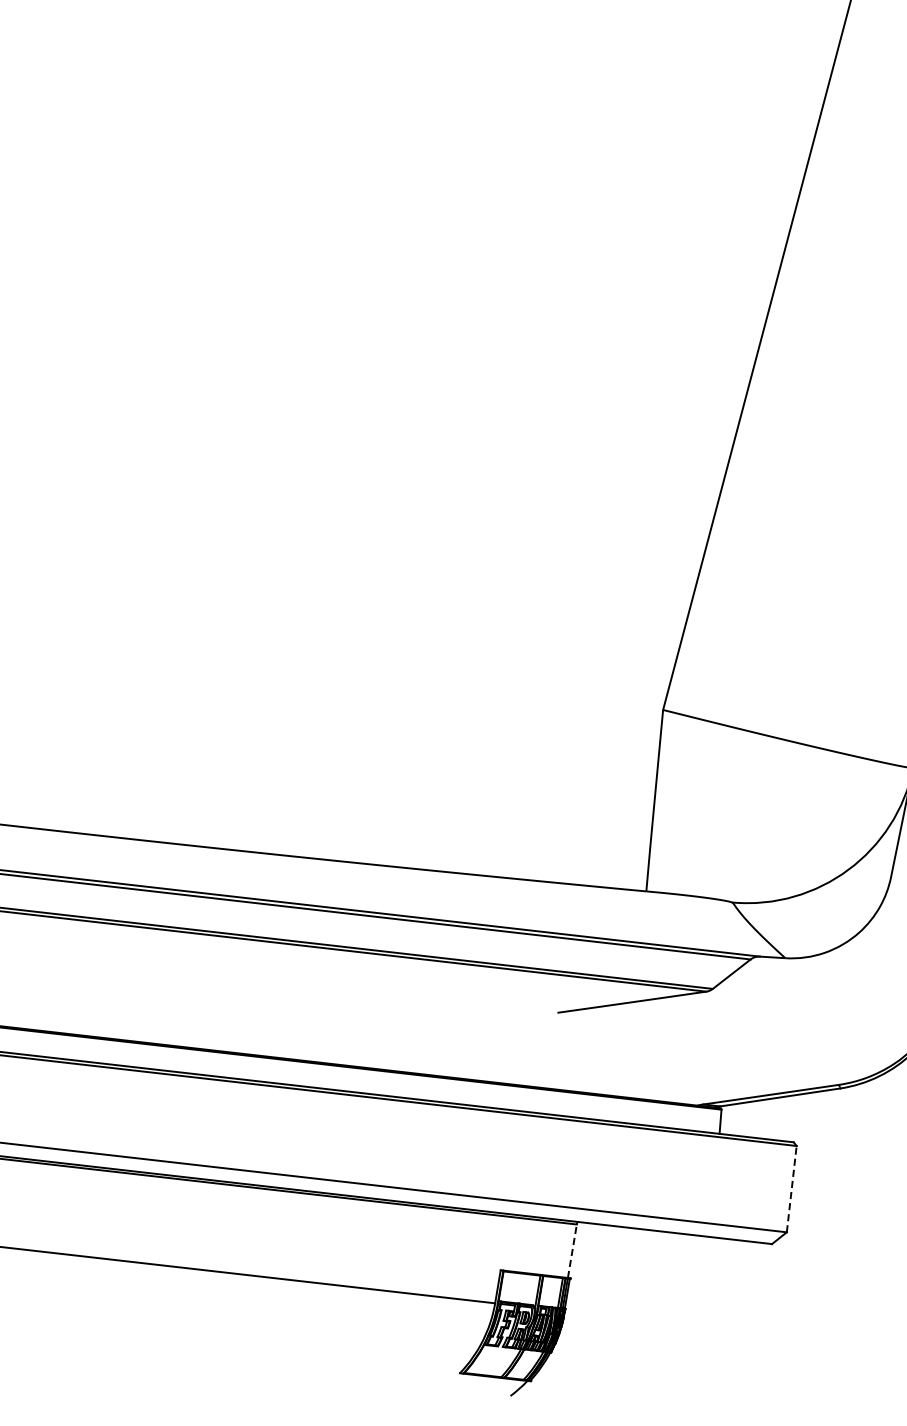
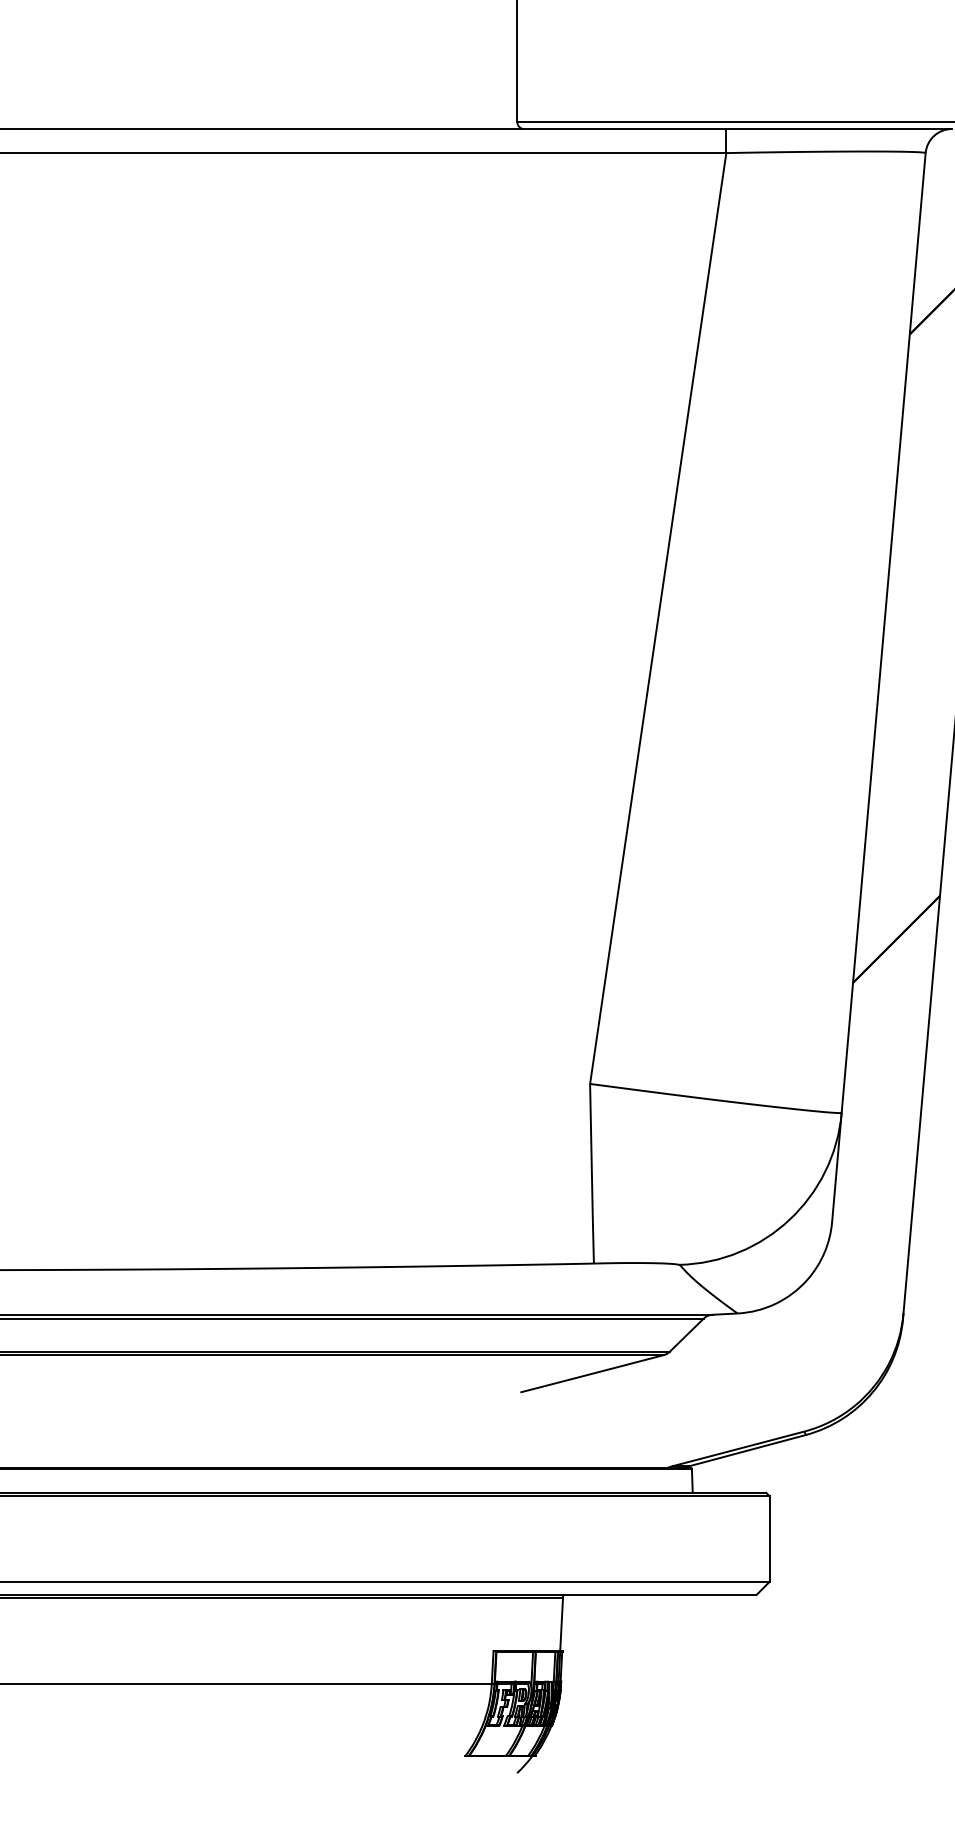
line: (791, 1189) -> (769, 1539), dashed -> solid
line: (572, 1251) -> (561, 1624), dashed -> solid

